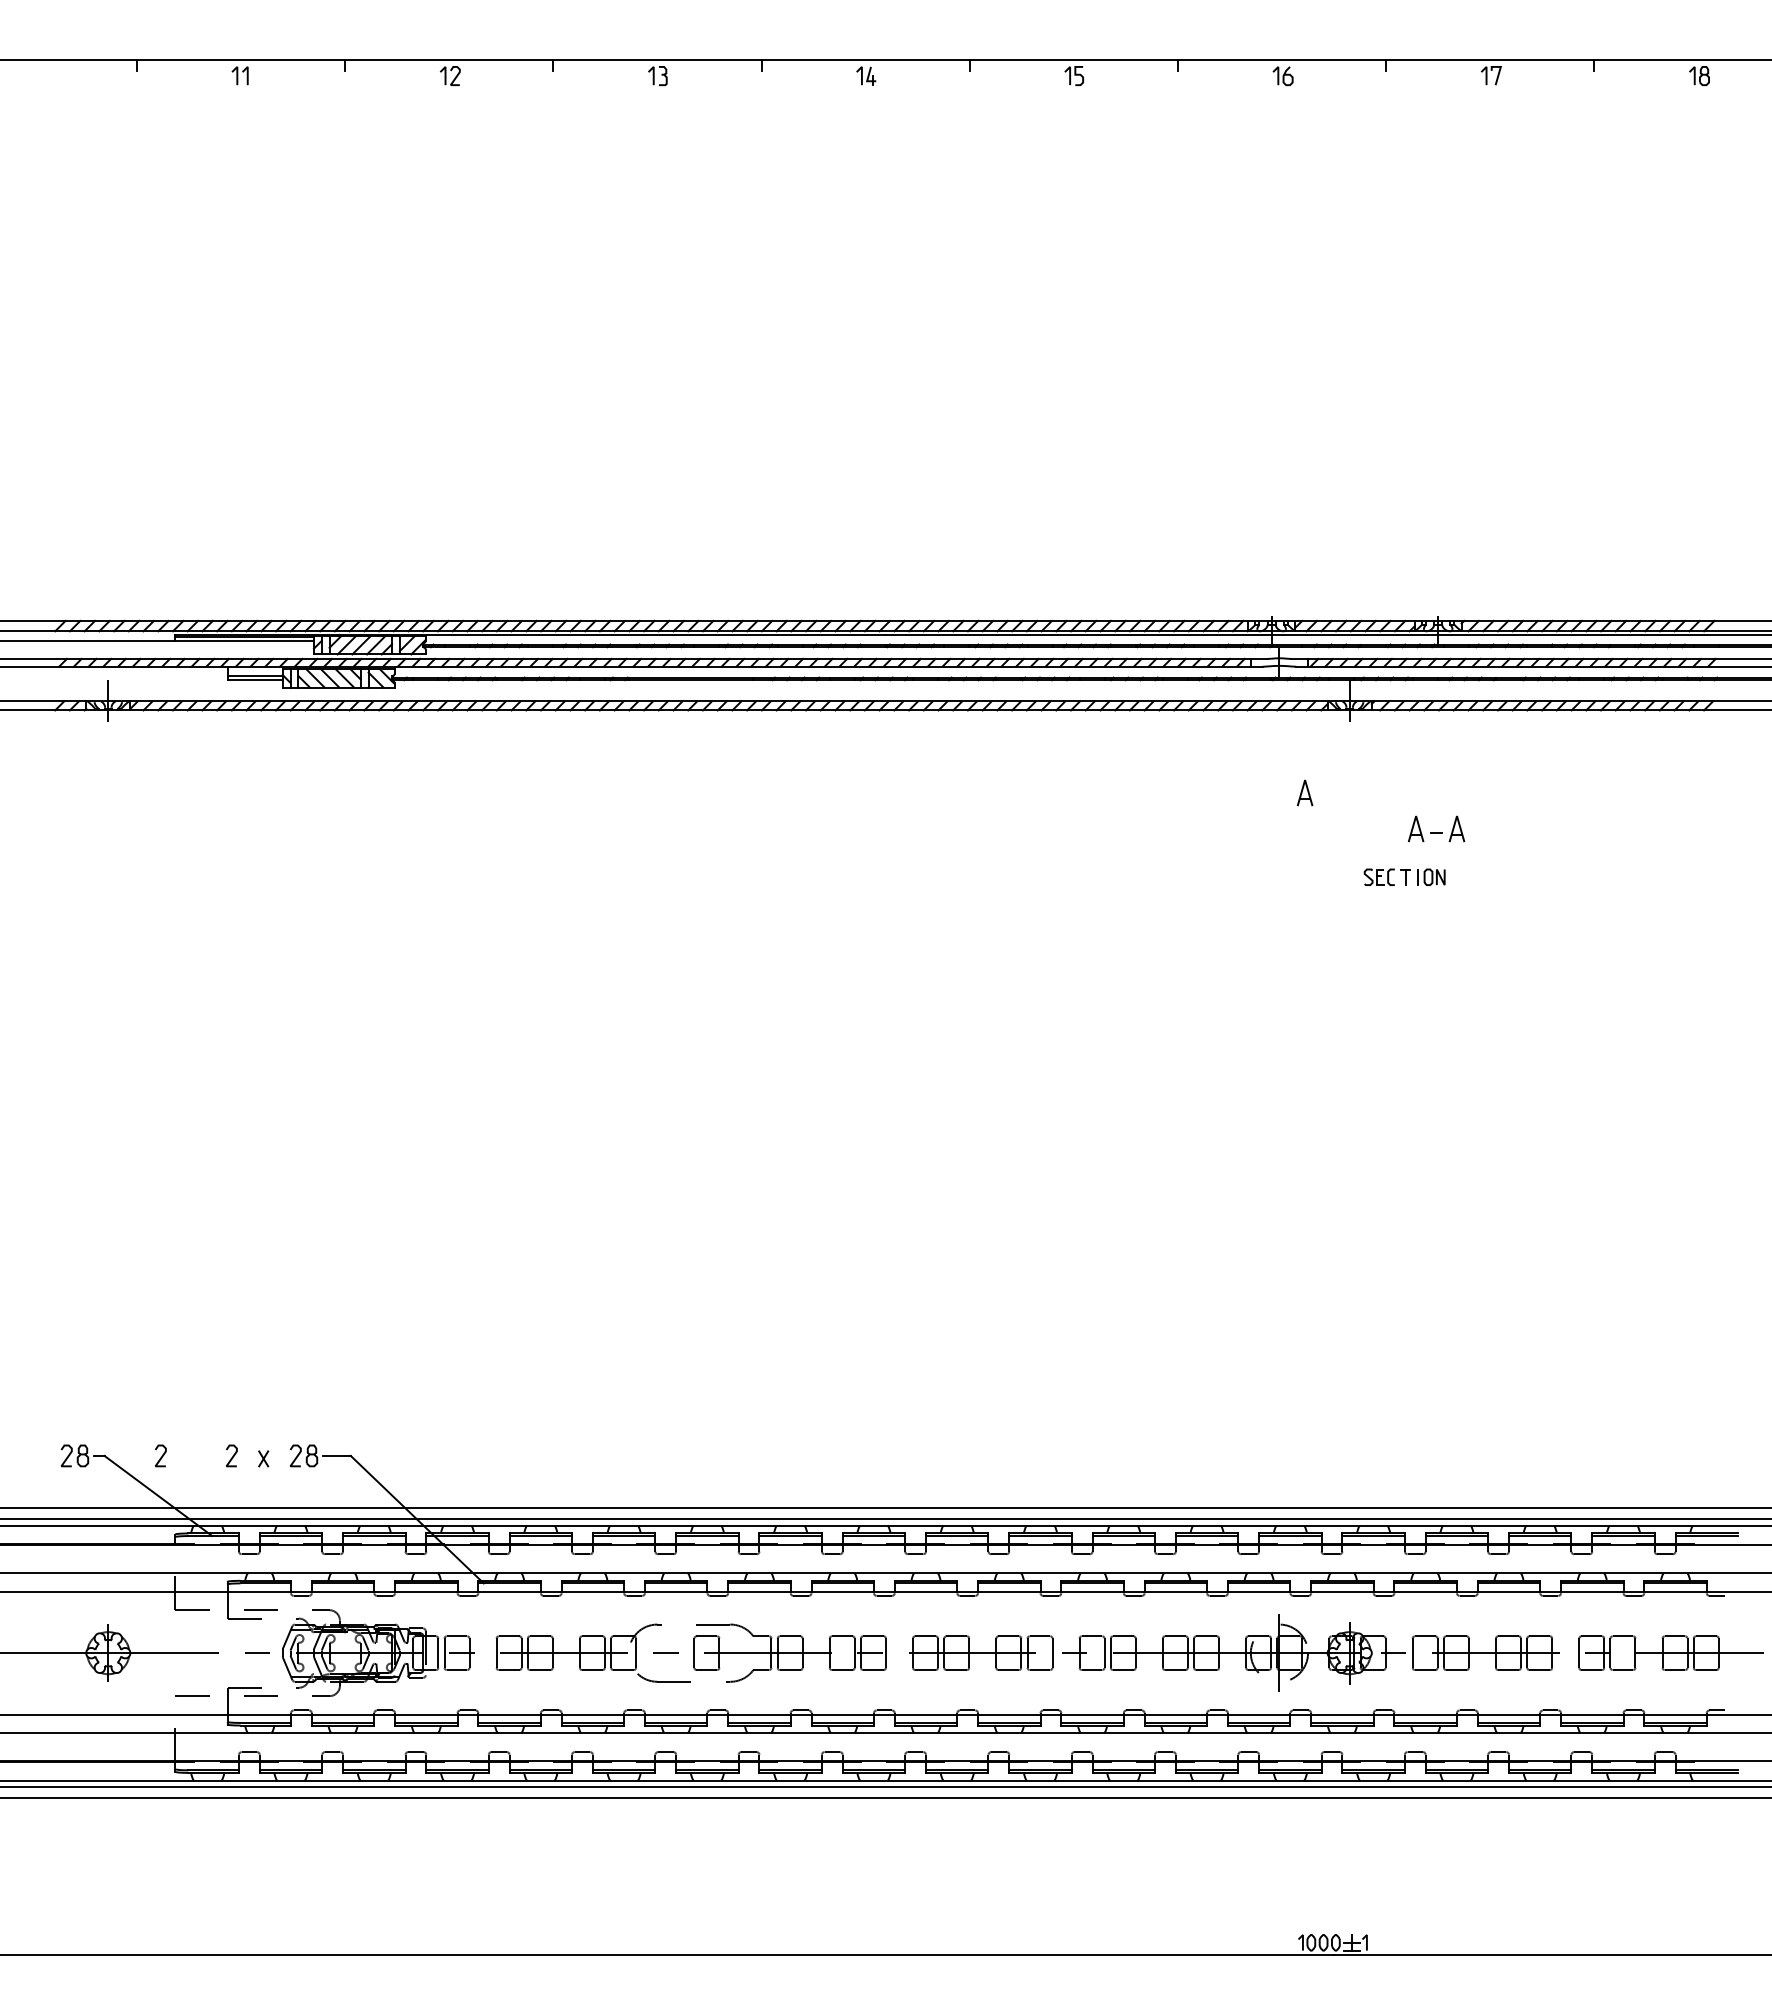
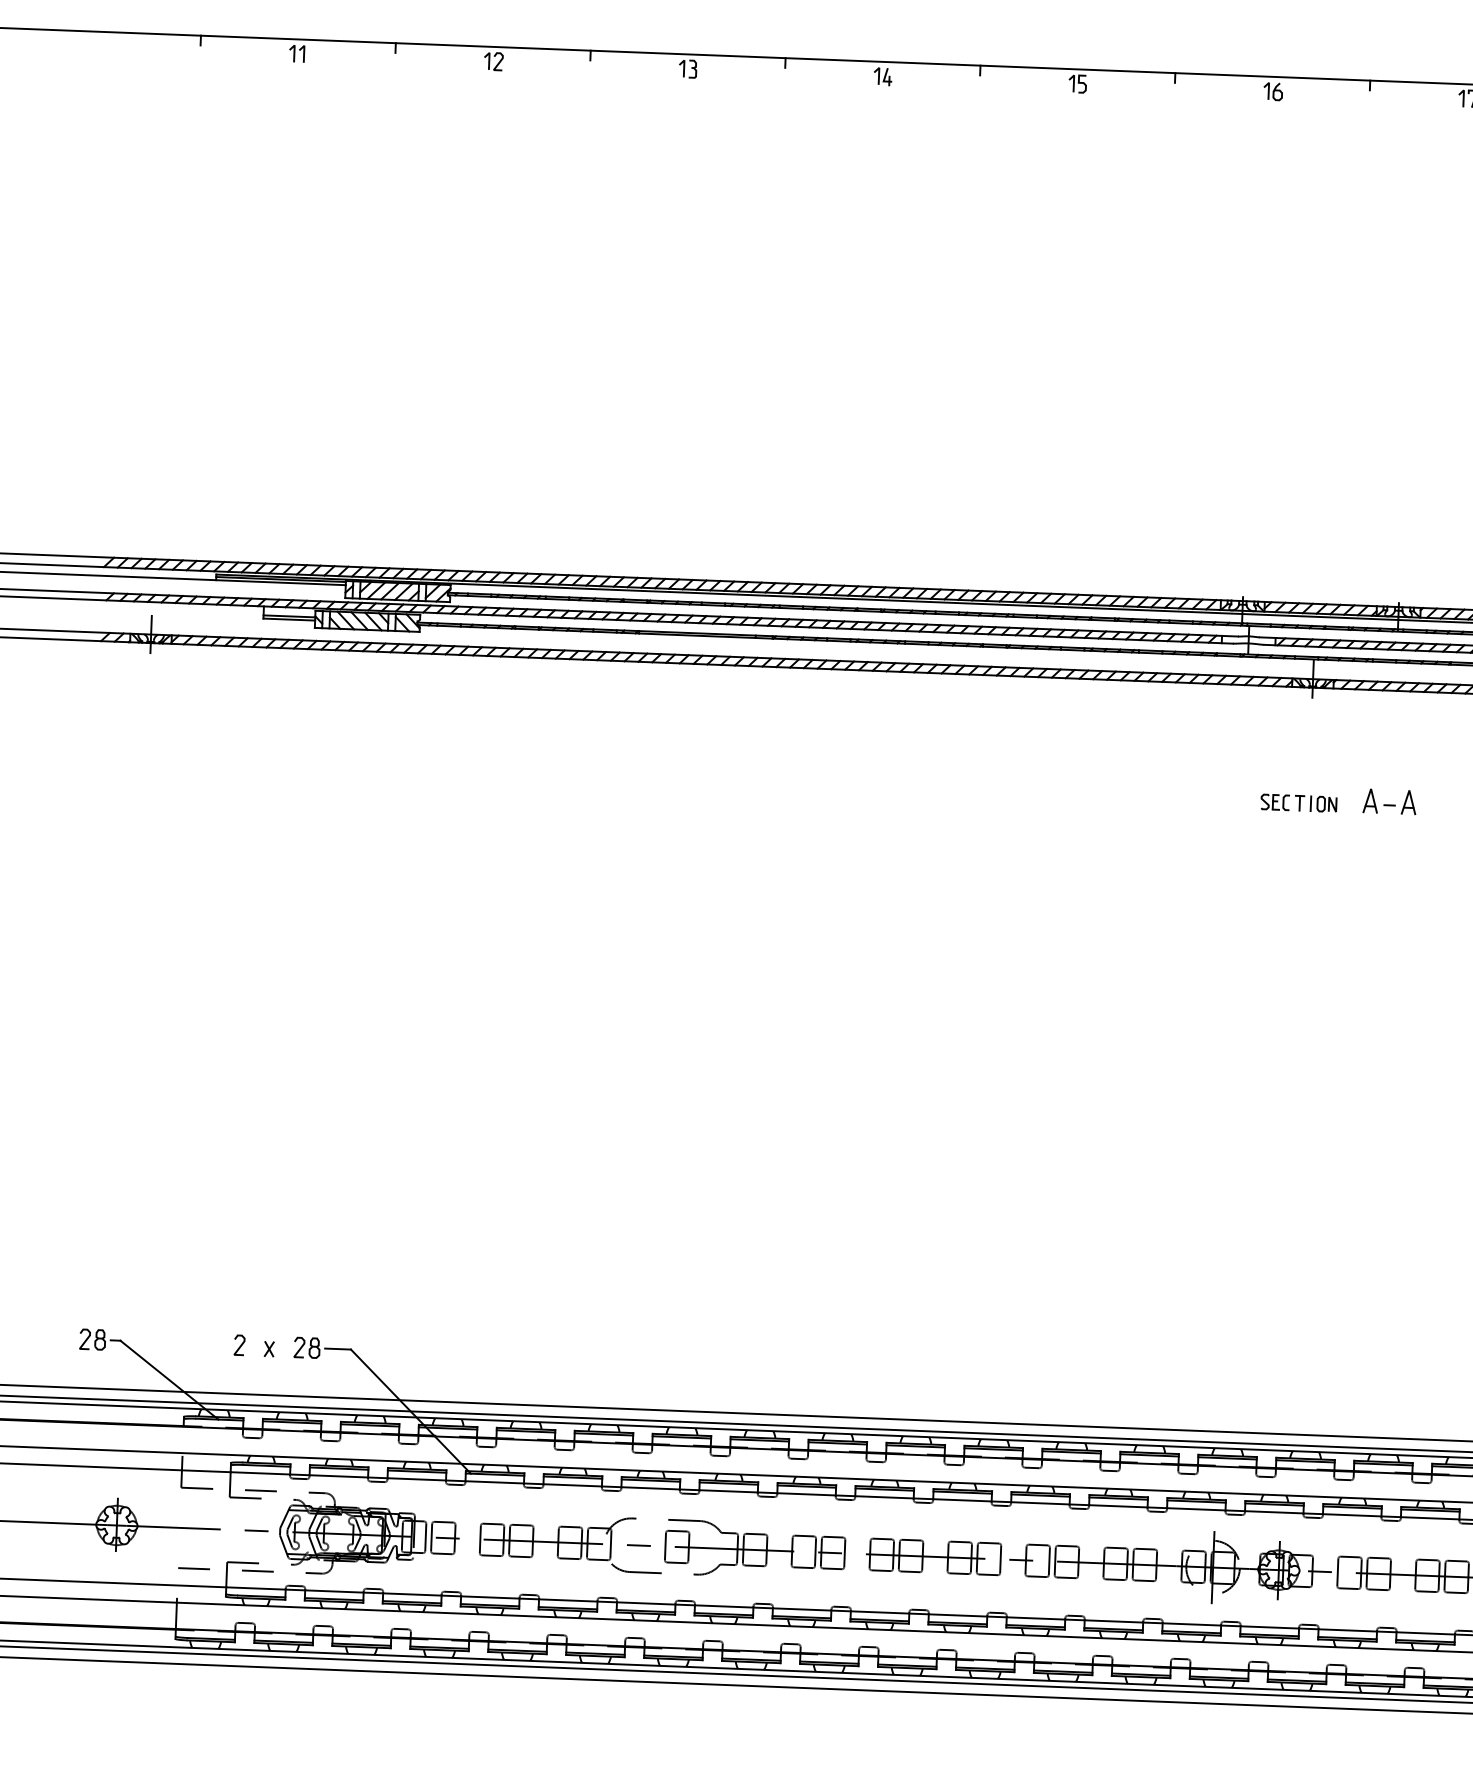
part: (1305, 792) -> (1268, 762), removed
part: (1404, 876) -> (1298, 802), moved
curve: (161, 1455) -> (173, 1342), removed

